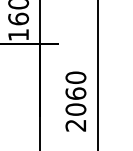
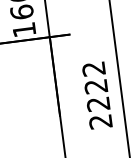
text: (75, 93) -> (95, 86), 2060 -> 2222

